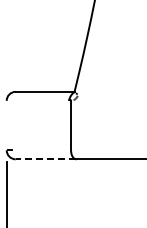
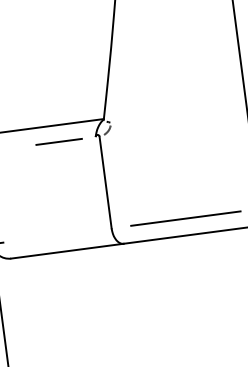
line: (49, 100) -> (59, 141), added
line: (111, 150) -> (186, 218), added
line: (45, 159) -> (66, 251), dashed -> solid

